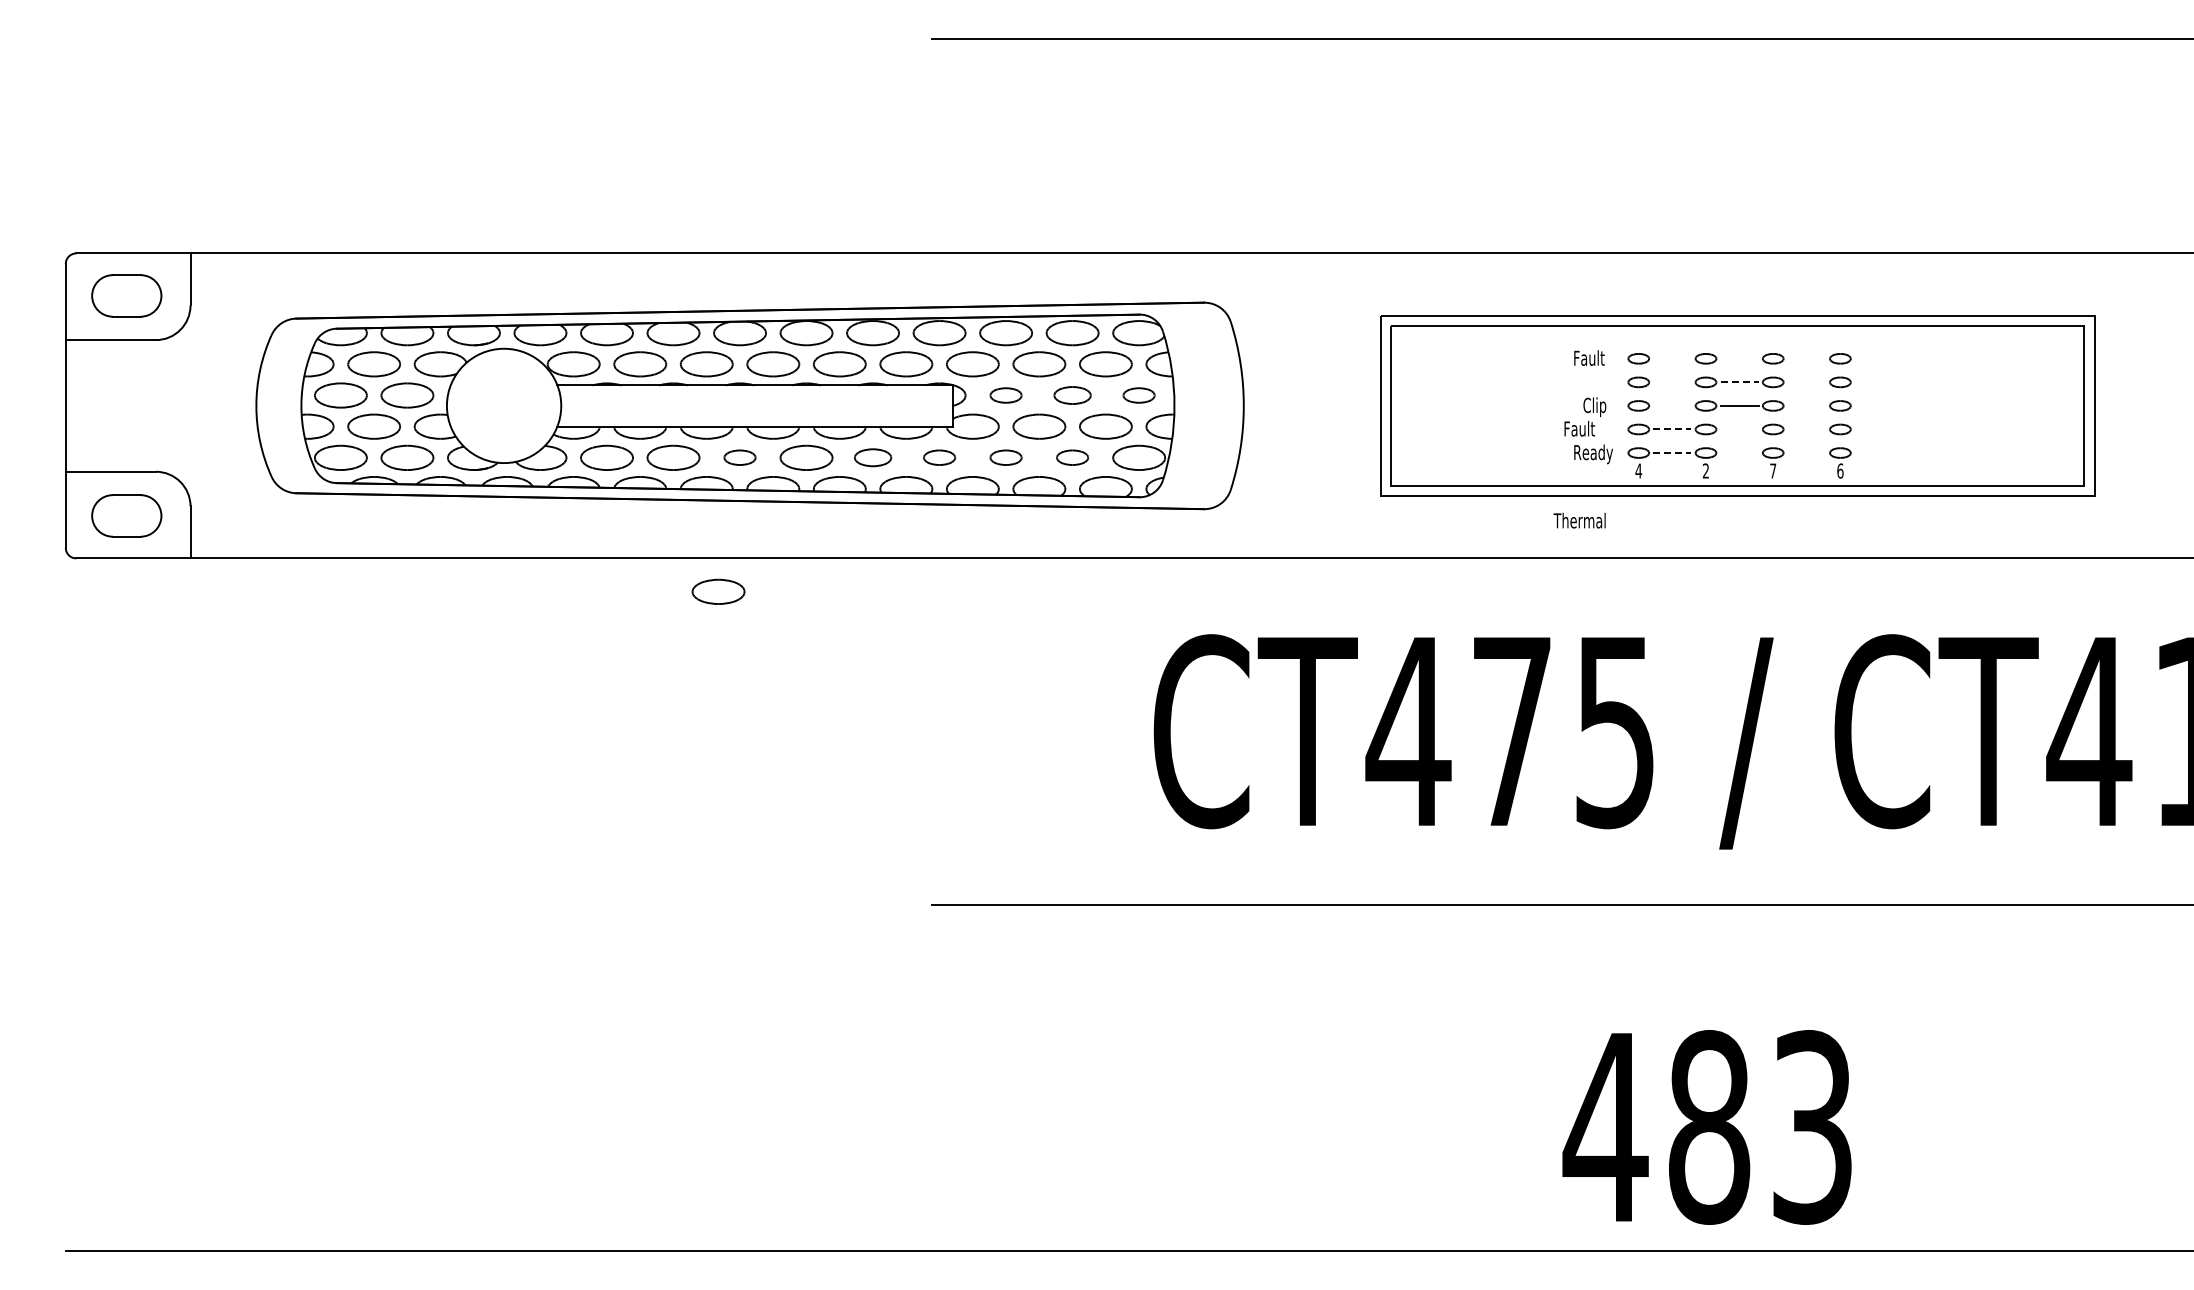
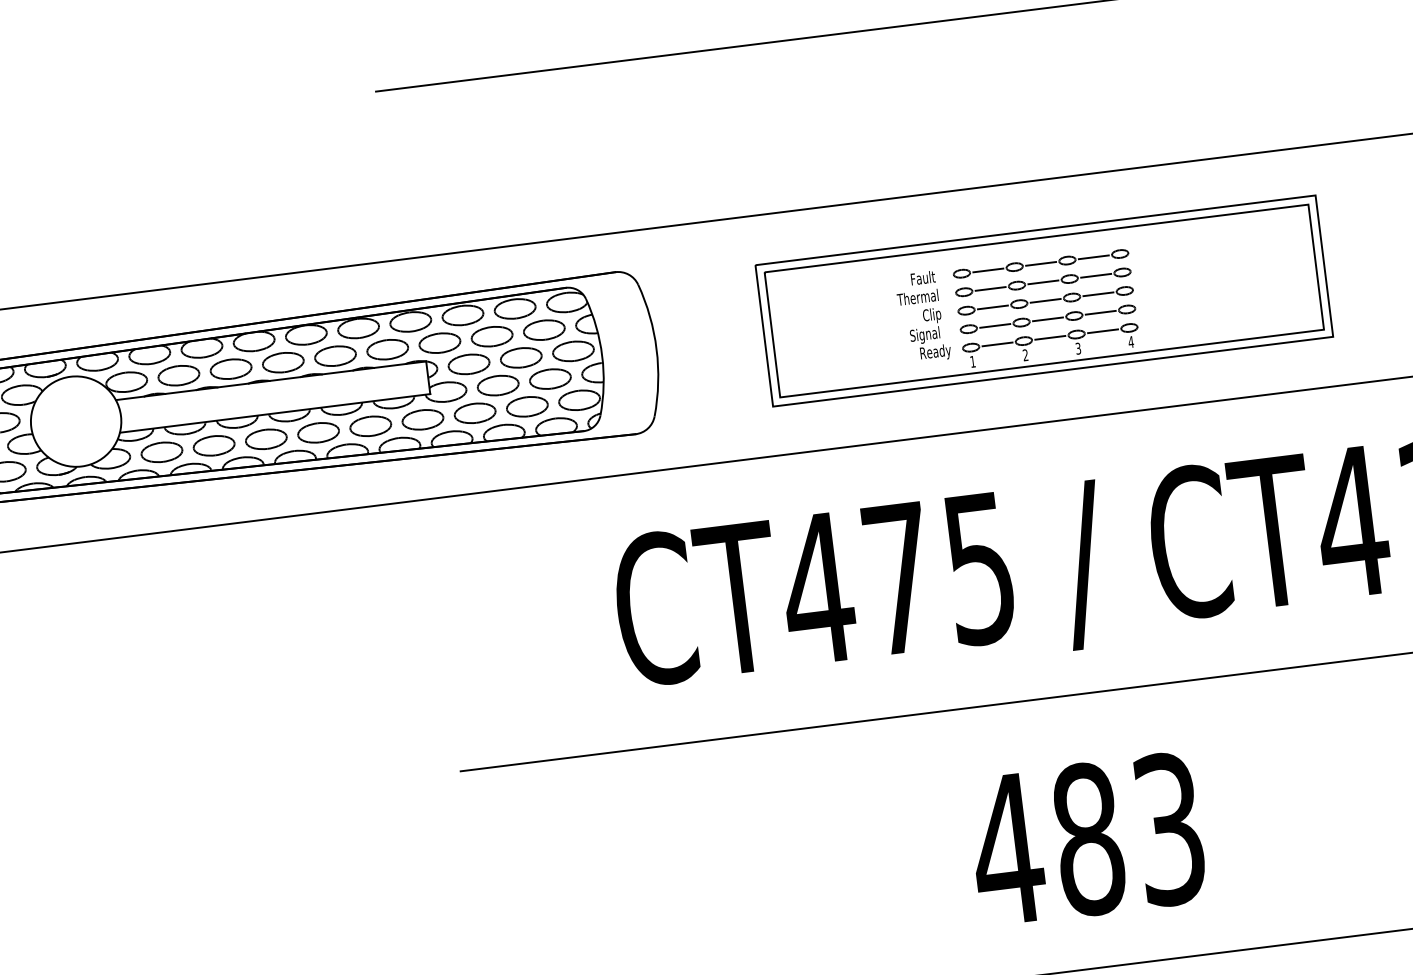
line: (1672, 358) -> (988, 270), added
line: (1739, 358) -> (1040, 263), added
line: (1806, 358) -> (1093, 257), added
line: (1672, 382) -> (990, 289), added
line: (1740, 382) -> (1044, 282), dashed -> solid
line: (1806, 382) -> (1095, 275), added
part: (1005, 395) -> (468, 364), size x1.67
part: (1072, 395) -> (521, 357), size x1.43
part: (1138, 395) -> (572, 351), size x1.67
line: (1672, 405) -> (992, 307), added
line: (1806, 405) -> (1098, 293), added
line: (1672, 429) -> (995, 325), dashed -> solid
line: (1739, 429) -> (1047, 319), added
line: (1806, 429) -> (1100, 312), added
text: (1582, 430) -> (924, 335), Fault -> Signal
line: (1672, 453) -> (997, 344), dashed -> solid
line: (1739, 453) -> (1050, 338), added
line: (1806, 453) -> (1102, 331), added
part: (739, 457) -> (265, 439), size x1.67
part: (872, 457) -> (370, 426), size x1.43
part: (939, 457) -> (422, 419), size x1.67
part: (1005, 457) -> (474, 413), size x1.67
part: (1072, 457) -> (527, 406), size x1.67
text: (1638, 470) -> (972, 361), 4 -> 1
text: (1773, 470) -> (1078, 348), 7 -> 3
text: (1840, 470) -> (1131, 341), 6 -> 4
text: (1579, 520) -> (917, 297), moved
part: (718, 591) -> (262, 546), removed
text: (1706, 1127) -> (1086, 839), moved

